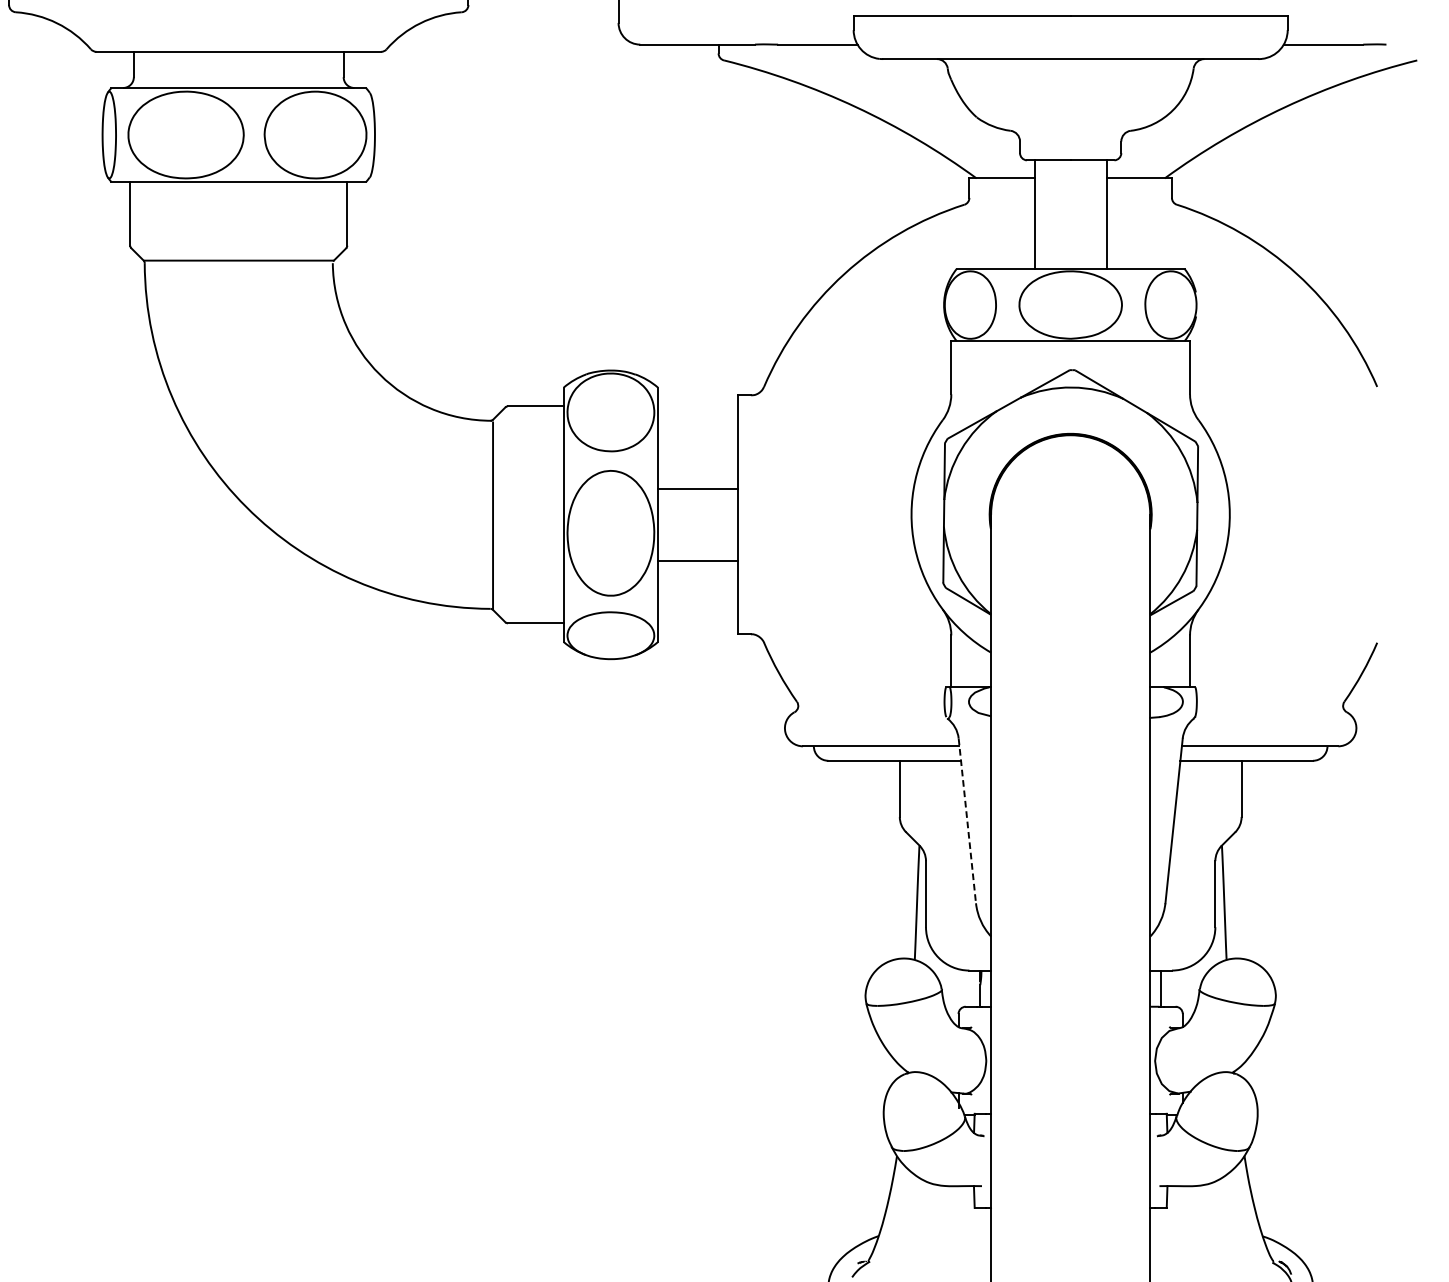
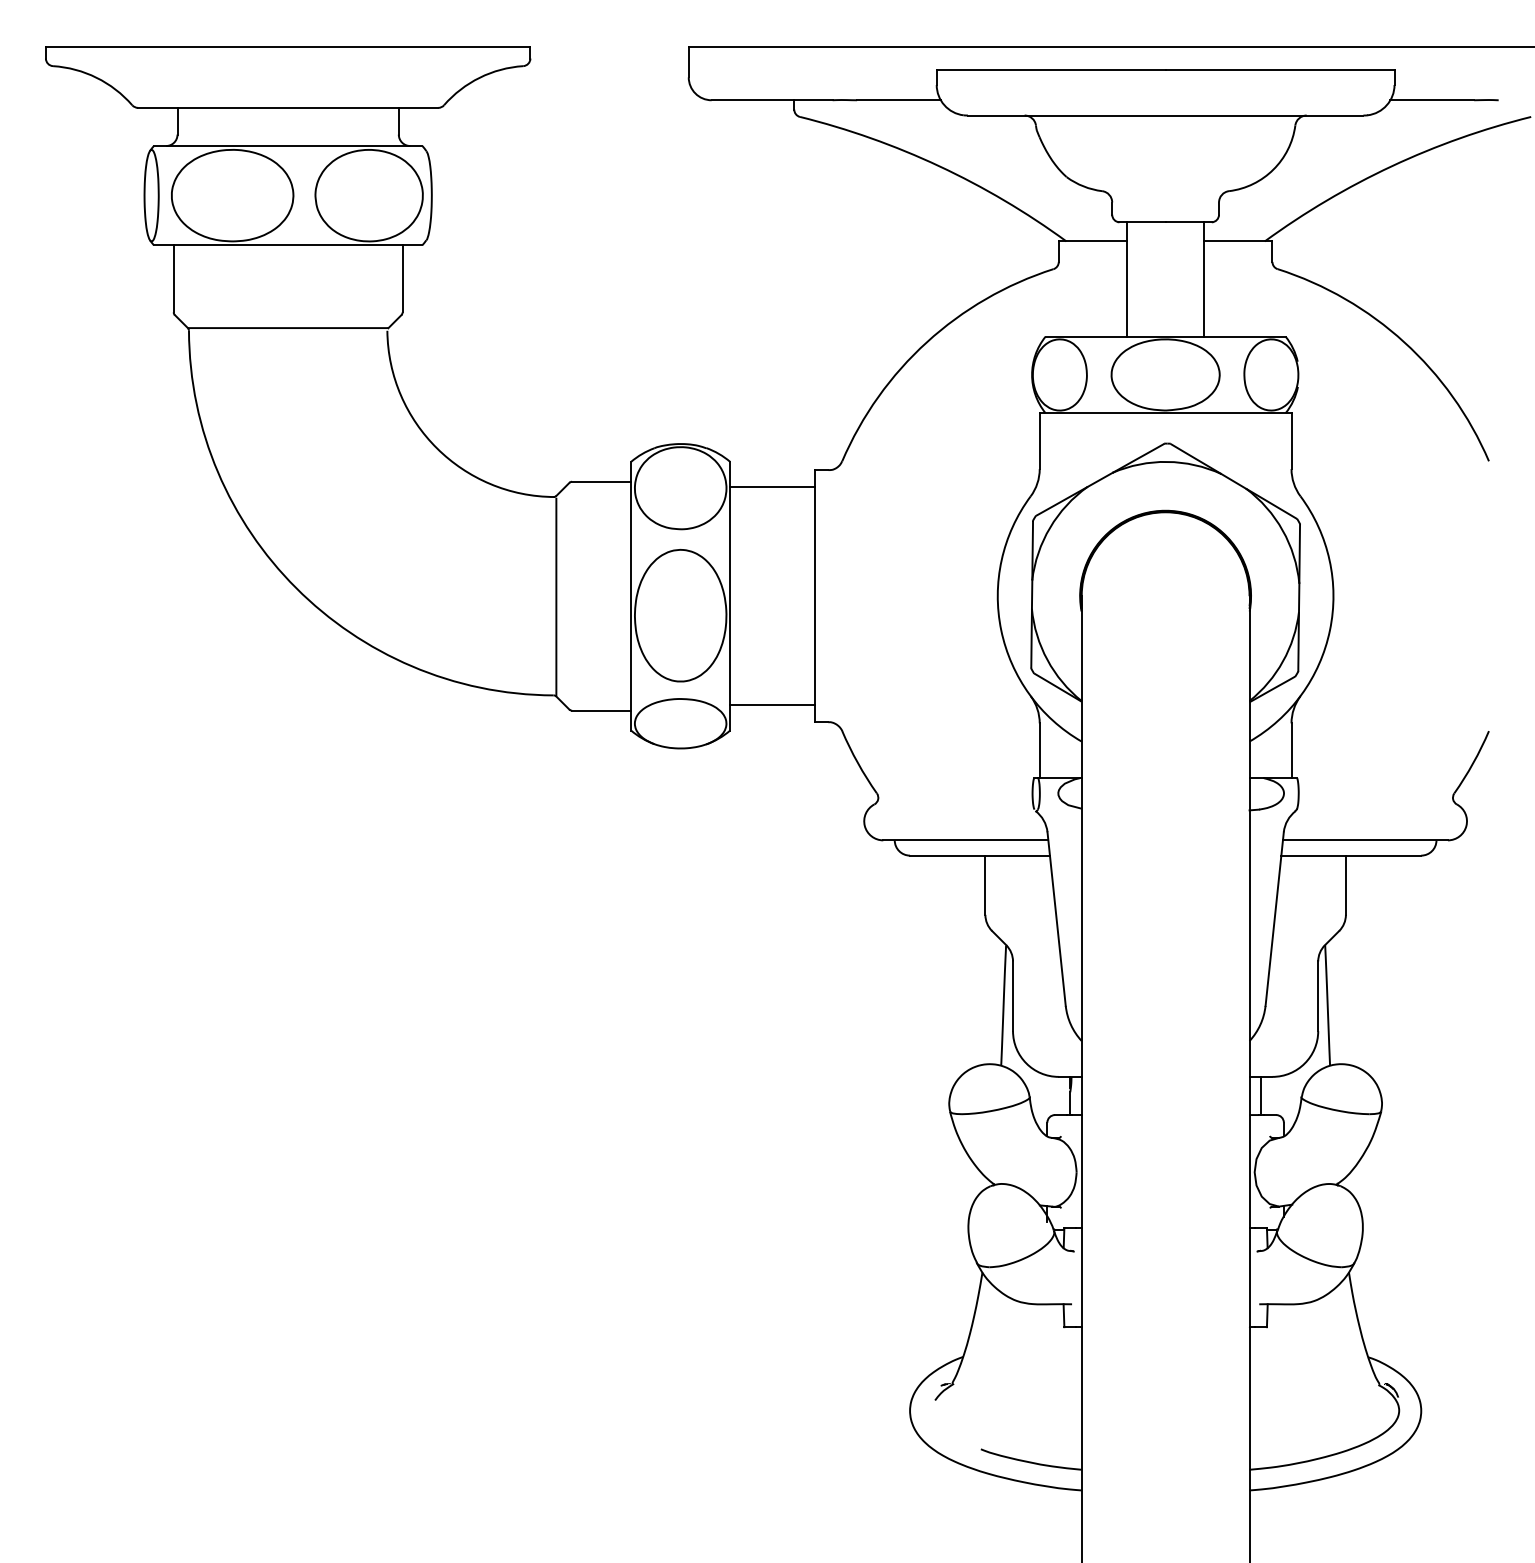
line: (697, 489) -> (772, 487), moved
line: (697, 560) -> (772, 704), moved
line: (967, 821) -> (1056, 919), dashed -> solid

